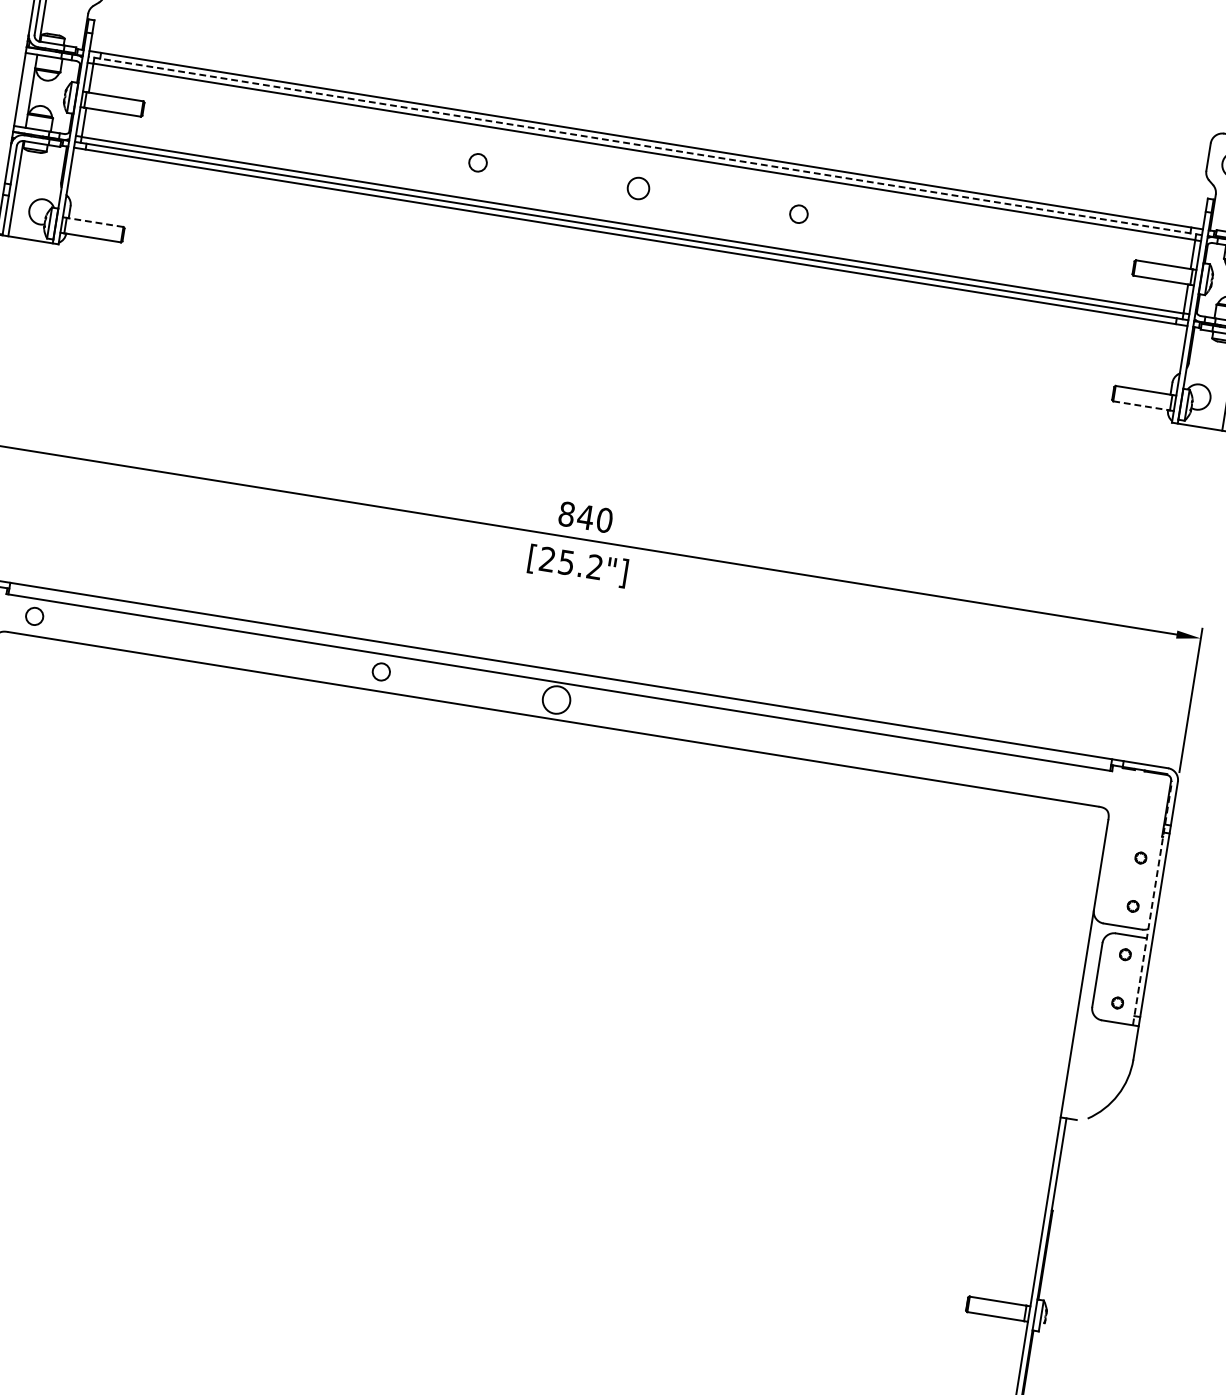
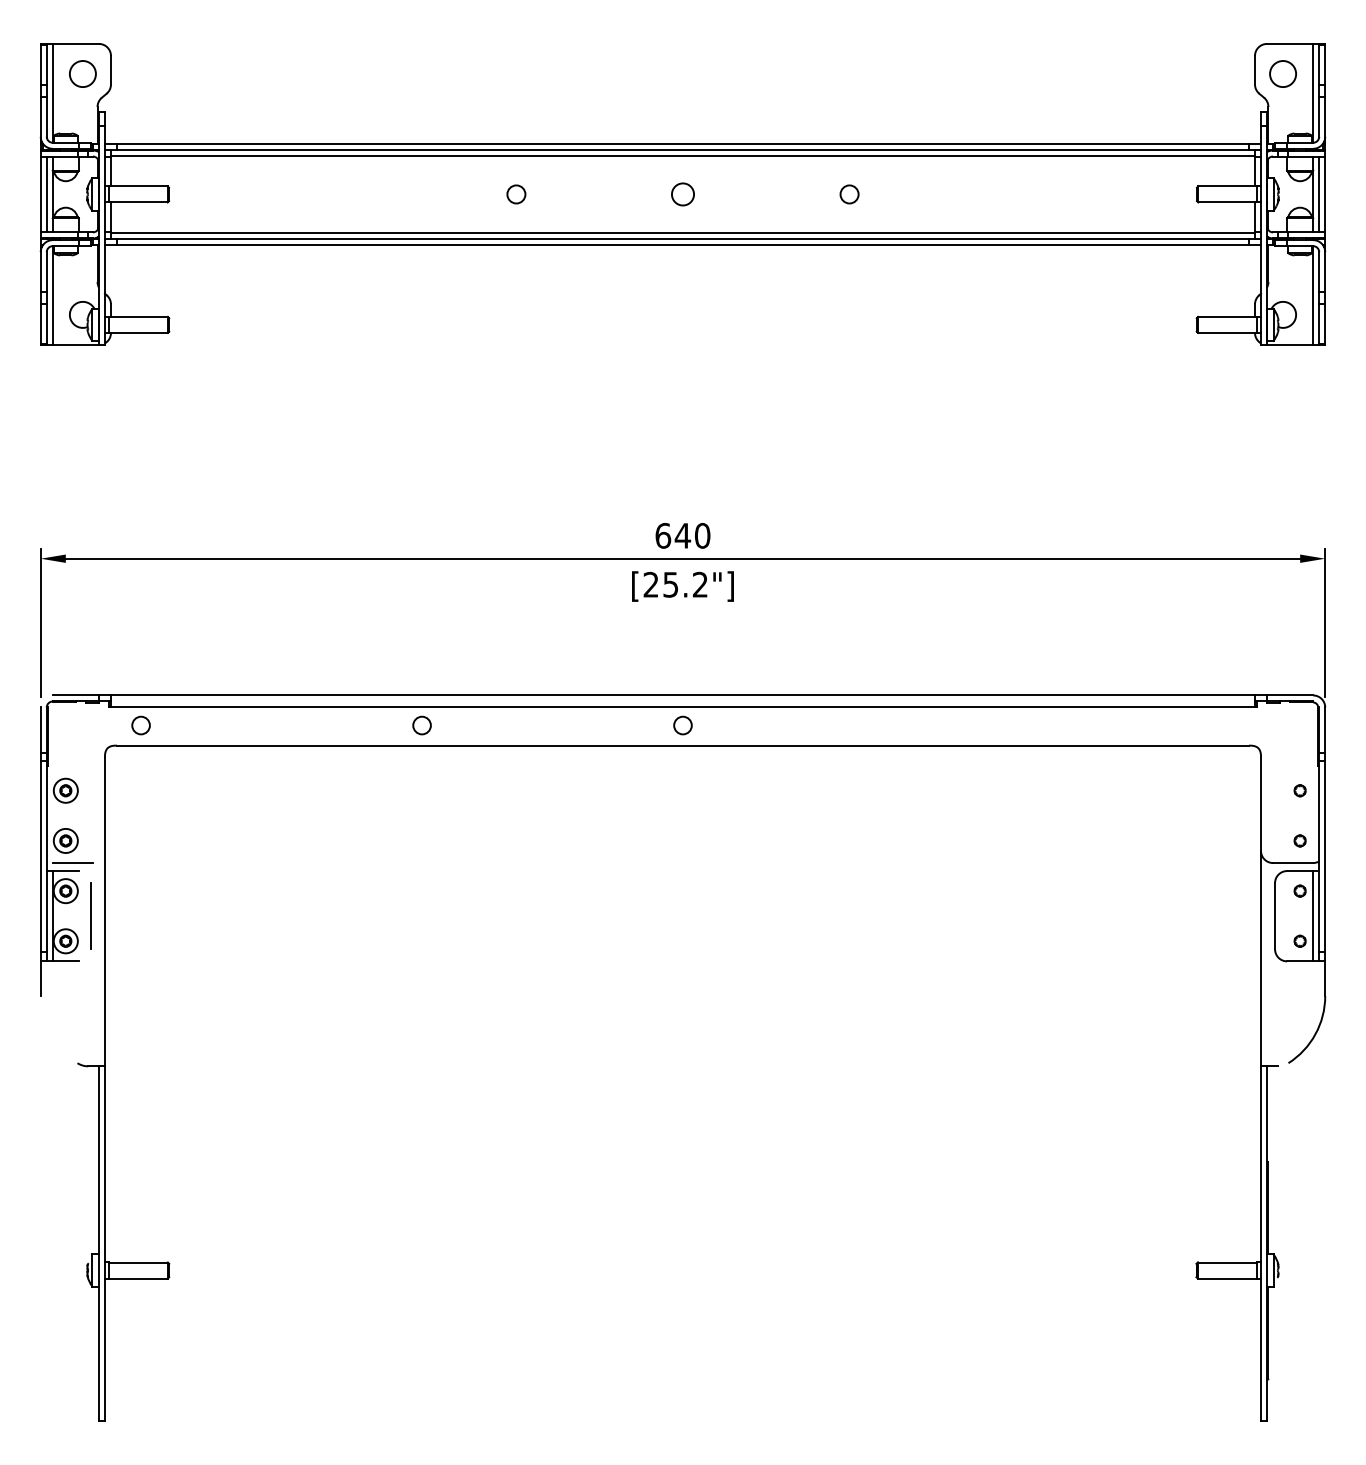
line: (25, 90) -> (46, 194), added
line: (644, 146) -> (682, 150), dashed -> solid
line: (94, 221) -> (137, 316), dashed -> solid
line: (1142, 405) -> (1228, 332), dashed -> solid
text: (567, 513) -> (663, 535), 840 -> 640
circle: (380, 671) -> (421, 725), moved
circle: (556, 699) -> (682, 725), size x0.62
line: (1152, 903) -> (1319, 834), dashed -> solid
line: (1134, 981) -> (1313, 916), added

